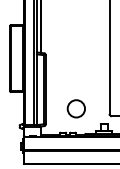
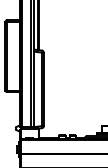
circle: (75, 108) -> (75, 109), removed

